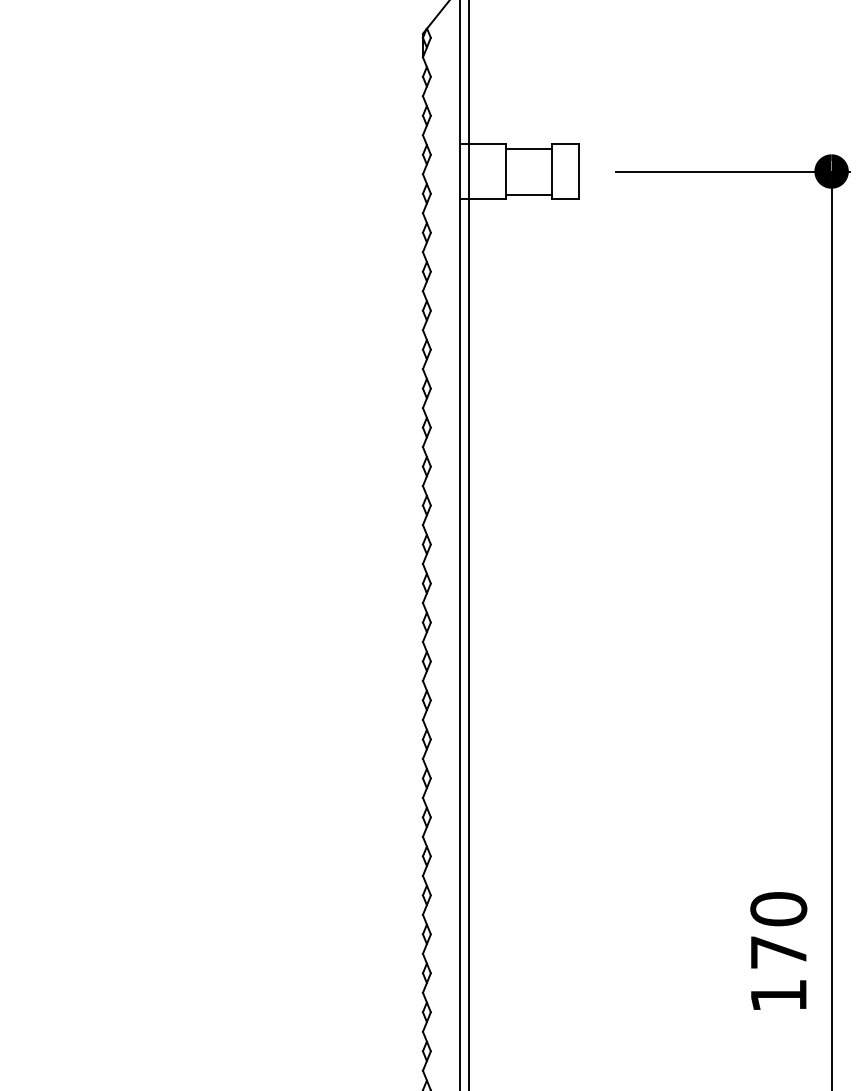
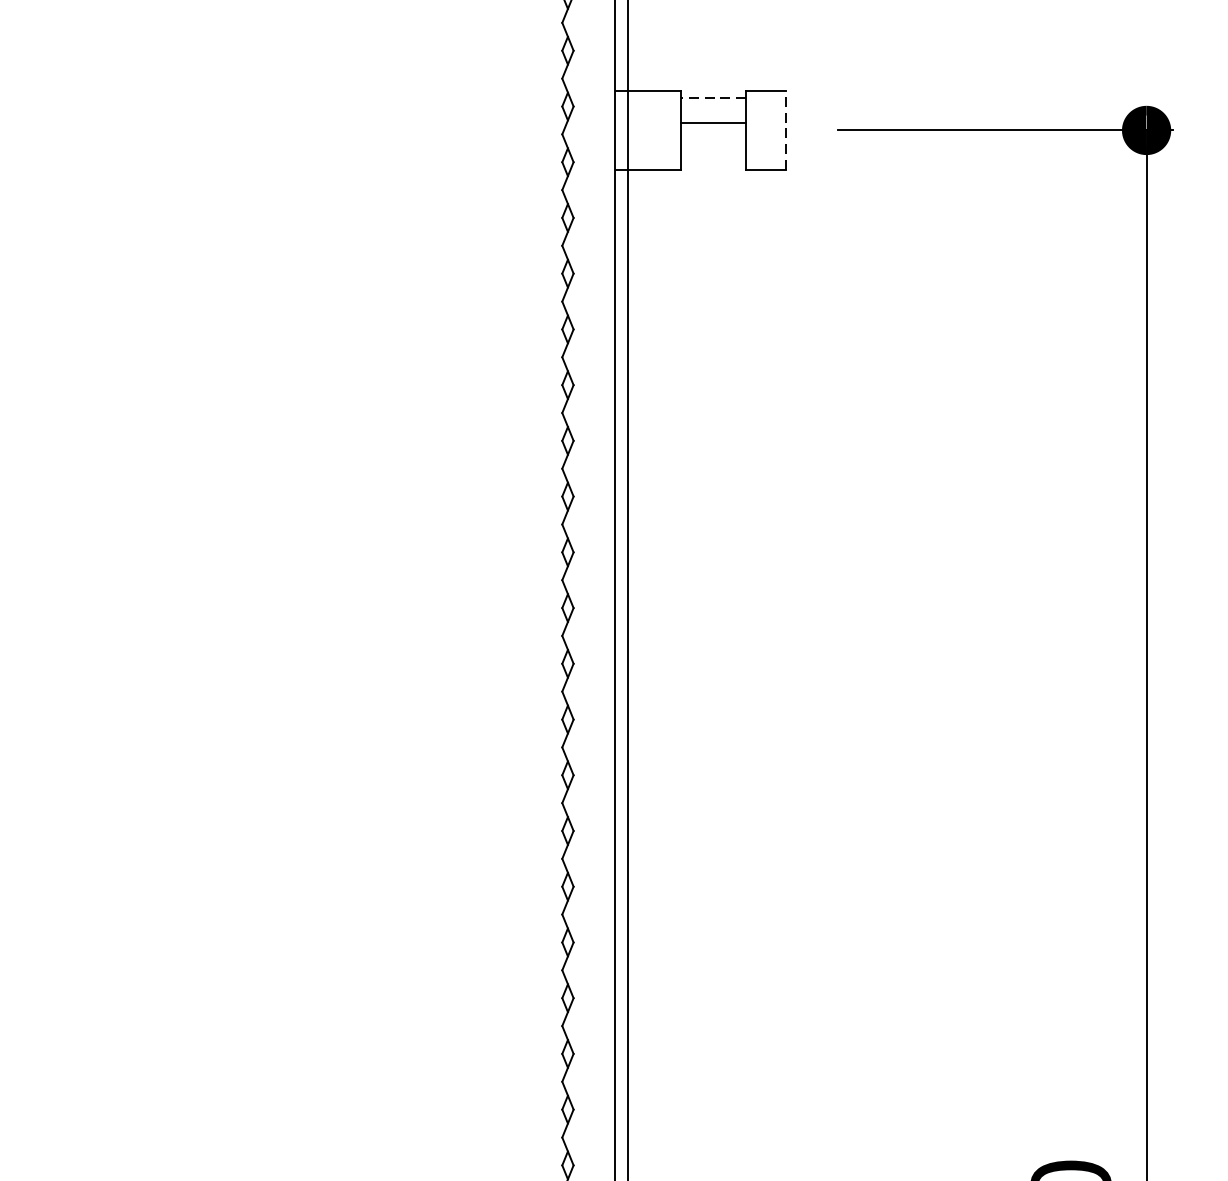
line: (528, 148) -> (713, 97), solid -> dashed
line: (579, 171) -> (786, 130), solid -> dashed
line: (528, 194) -> (713, 123), moved

